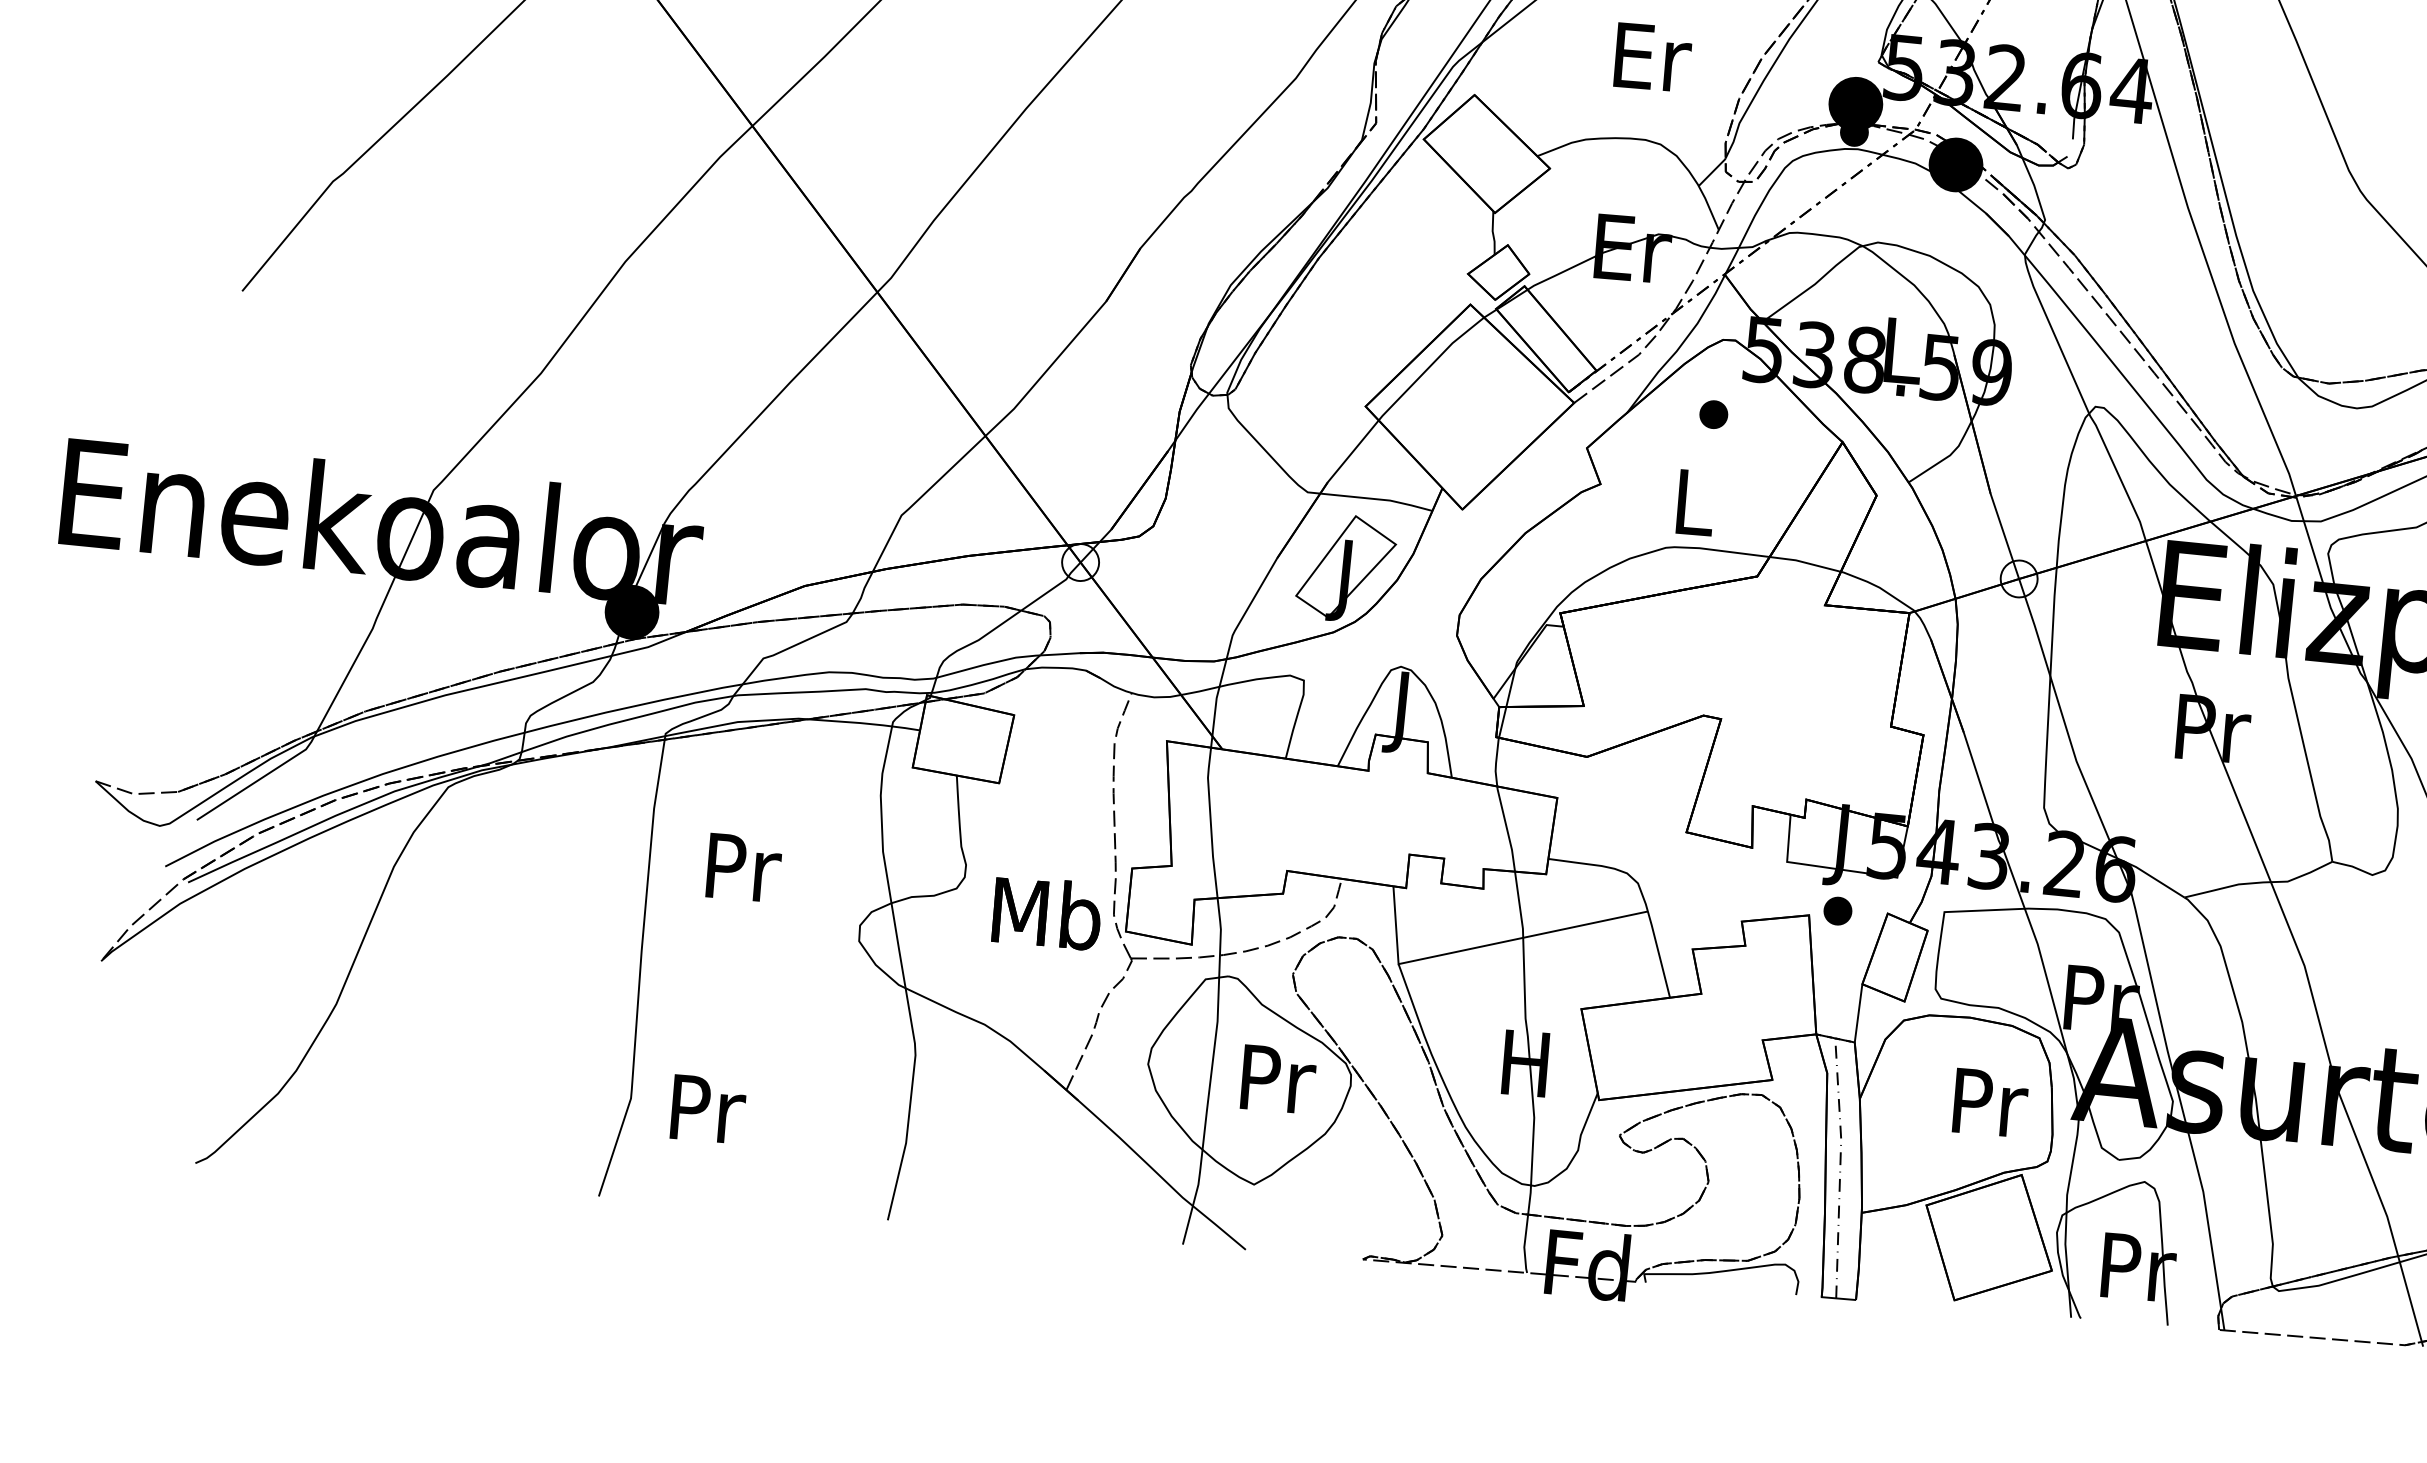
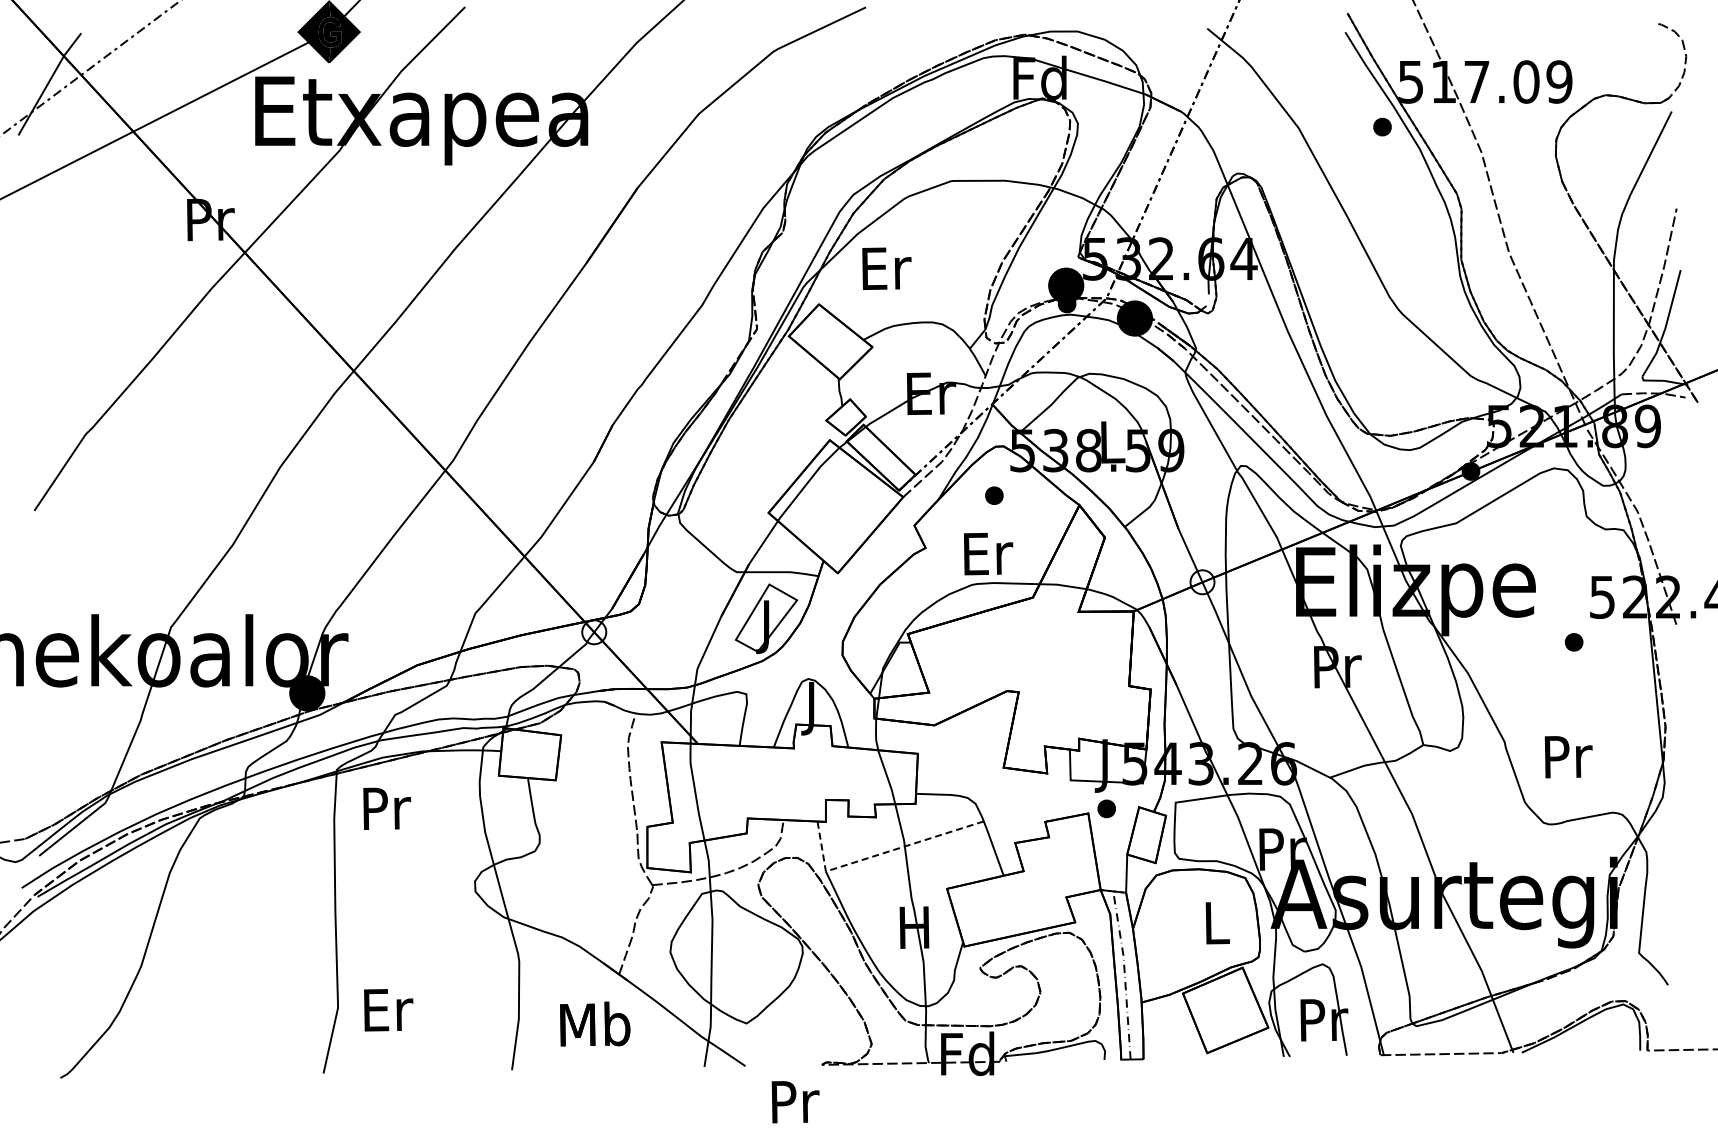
text: (1652, 57) -> (886, 268), moved
text: (1695, 502) -> (988, 553), L -> Er
text: (744, 867) -> (387, 808), moved
text: (1047, 912) -> (595, 1023), moved
line: (1484, 946) -> (880, 854), solid -> dashed
text: (1278, 1080) -> (795, 1102), moved
text: (1989, 1103) -> (1217, 923), Pr -> L
text: (707, 1109) -> (388, 1010), Pr -> Er

